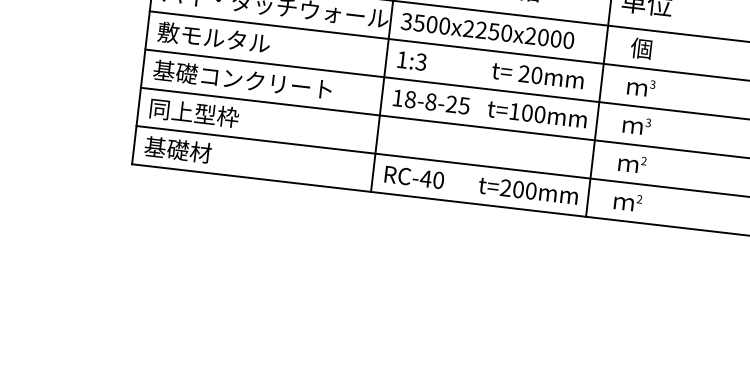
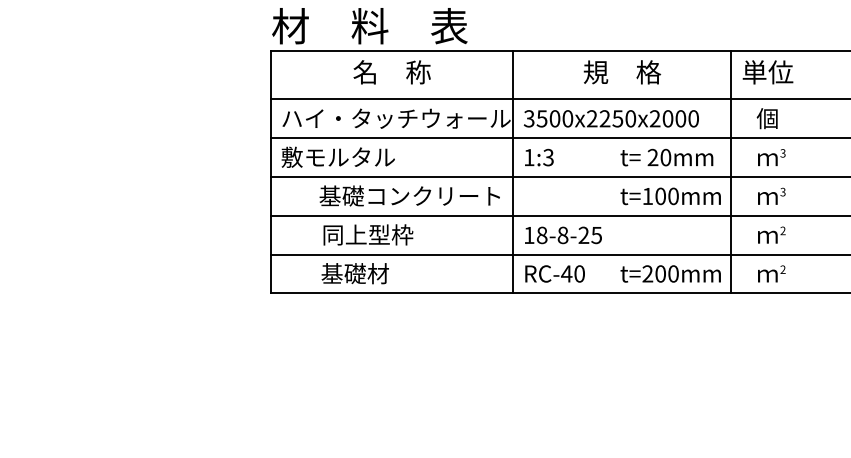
text: (242, 79) -> (409, 195), moved
text: (431, 102) -> (563, 235), moved
text: (194, 112) -> (368, 234), moved
text: (177, 149) -> (354, 273), moved

